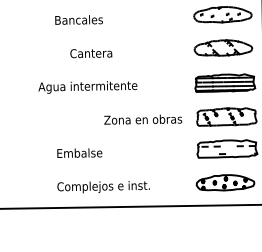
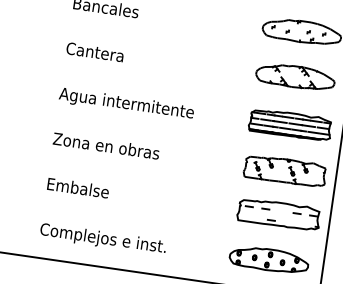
text: (91, 53) -> (95, 52), moved
text: (87, 87) -> (125, 104), moved
text: (143, 119) -> (106, 145), moved

